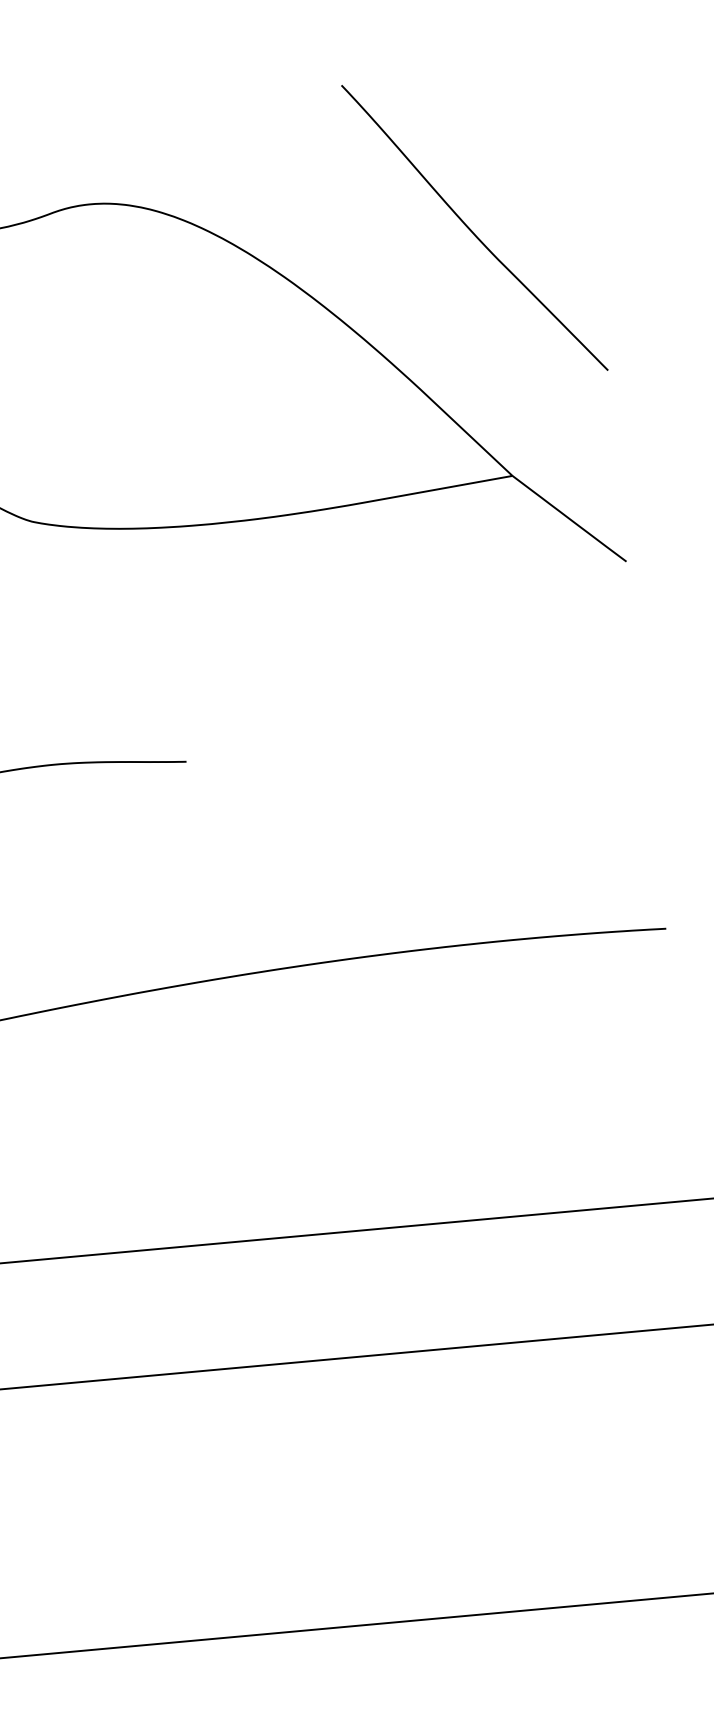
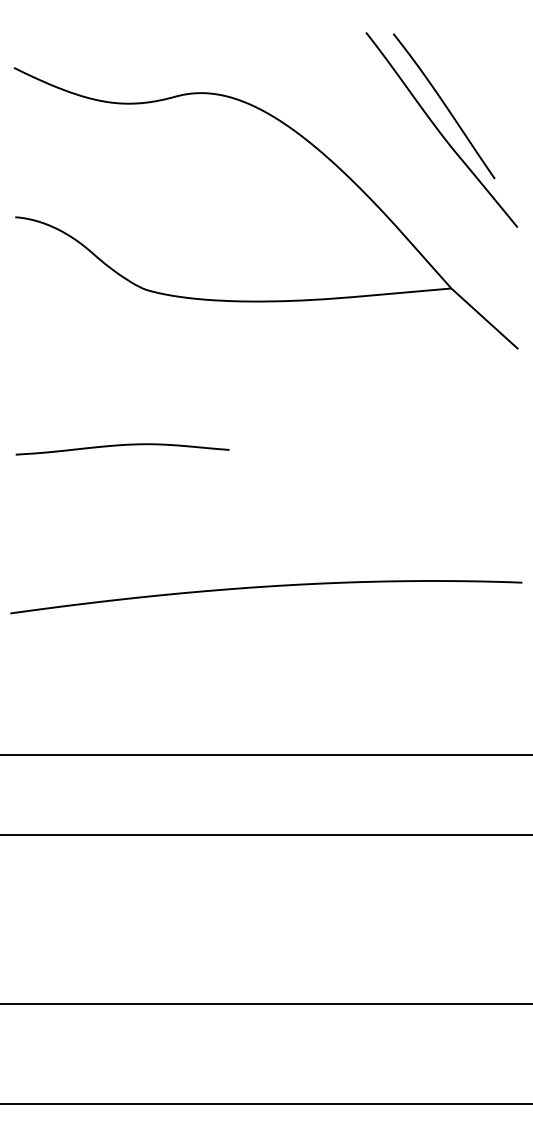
curve: (475, 188) -> (444, 105), added

